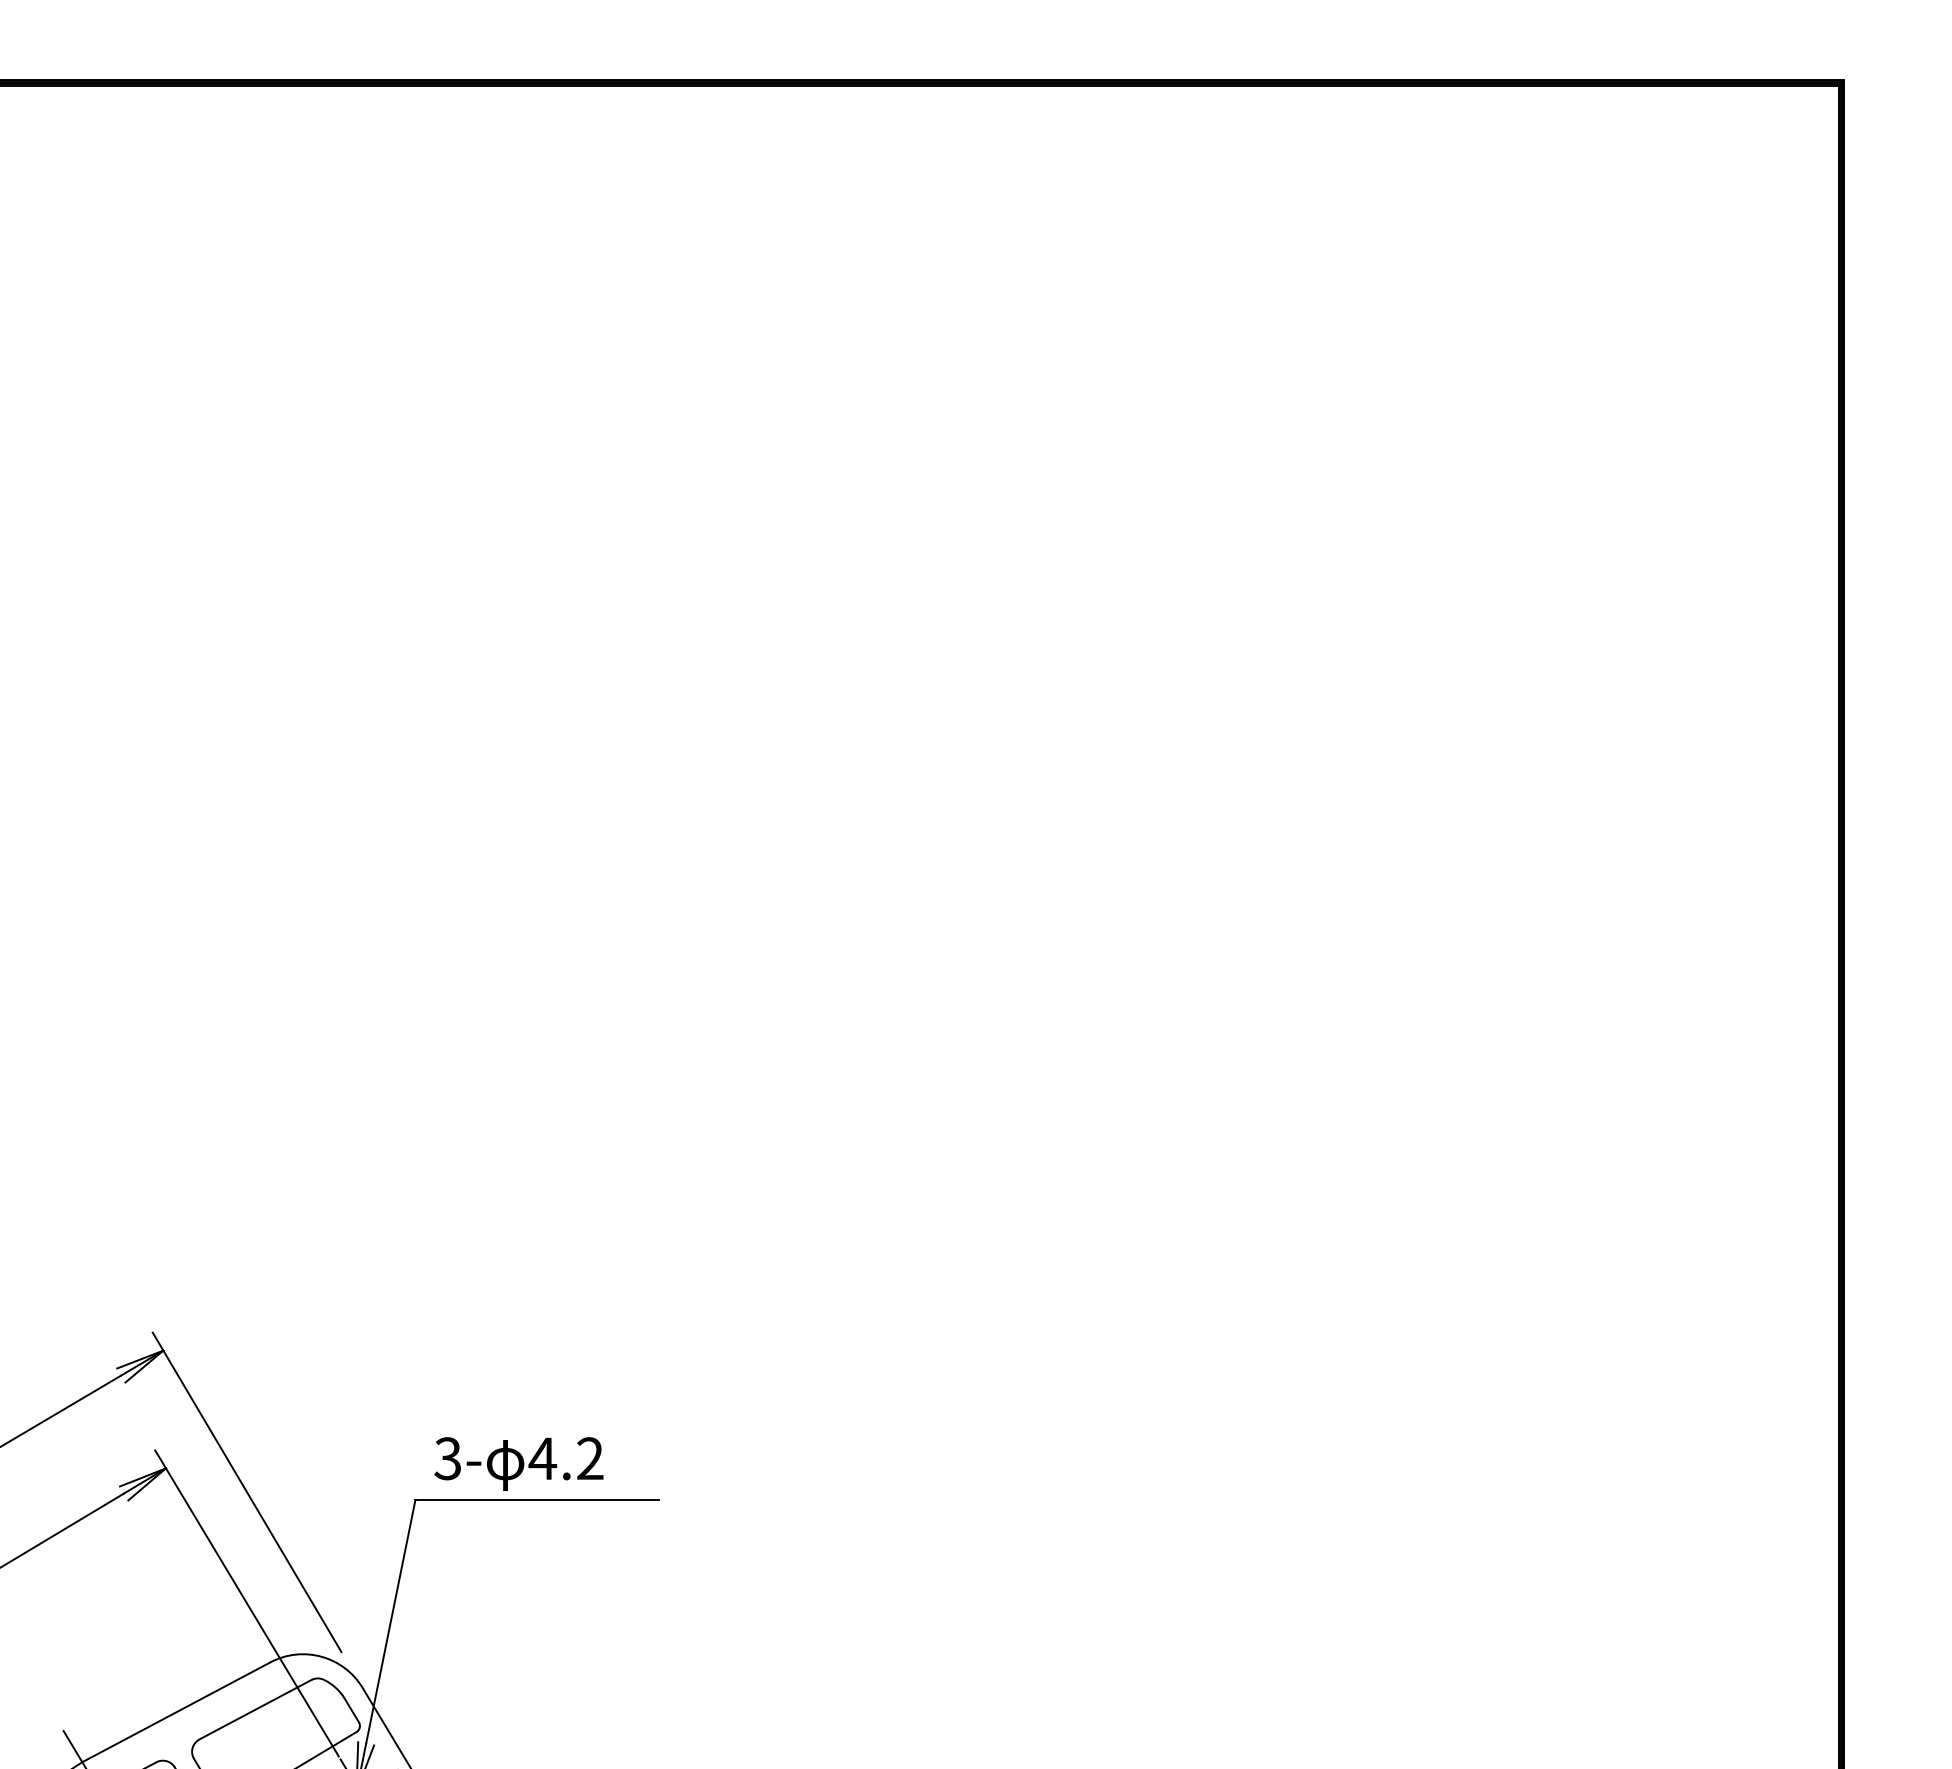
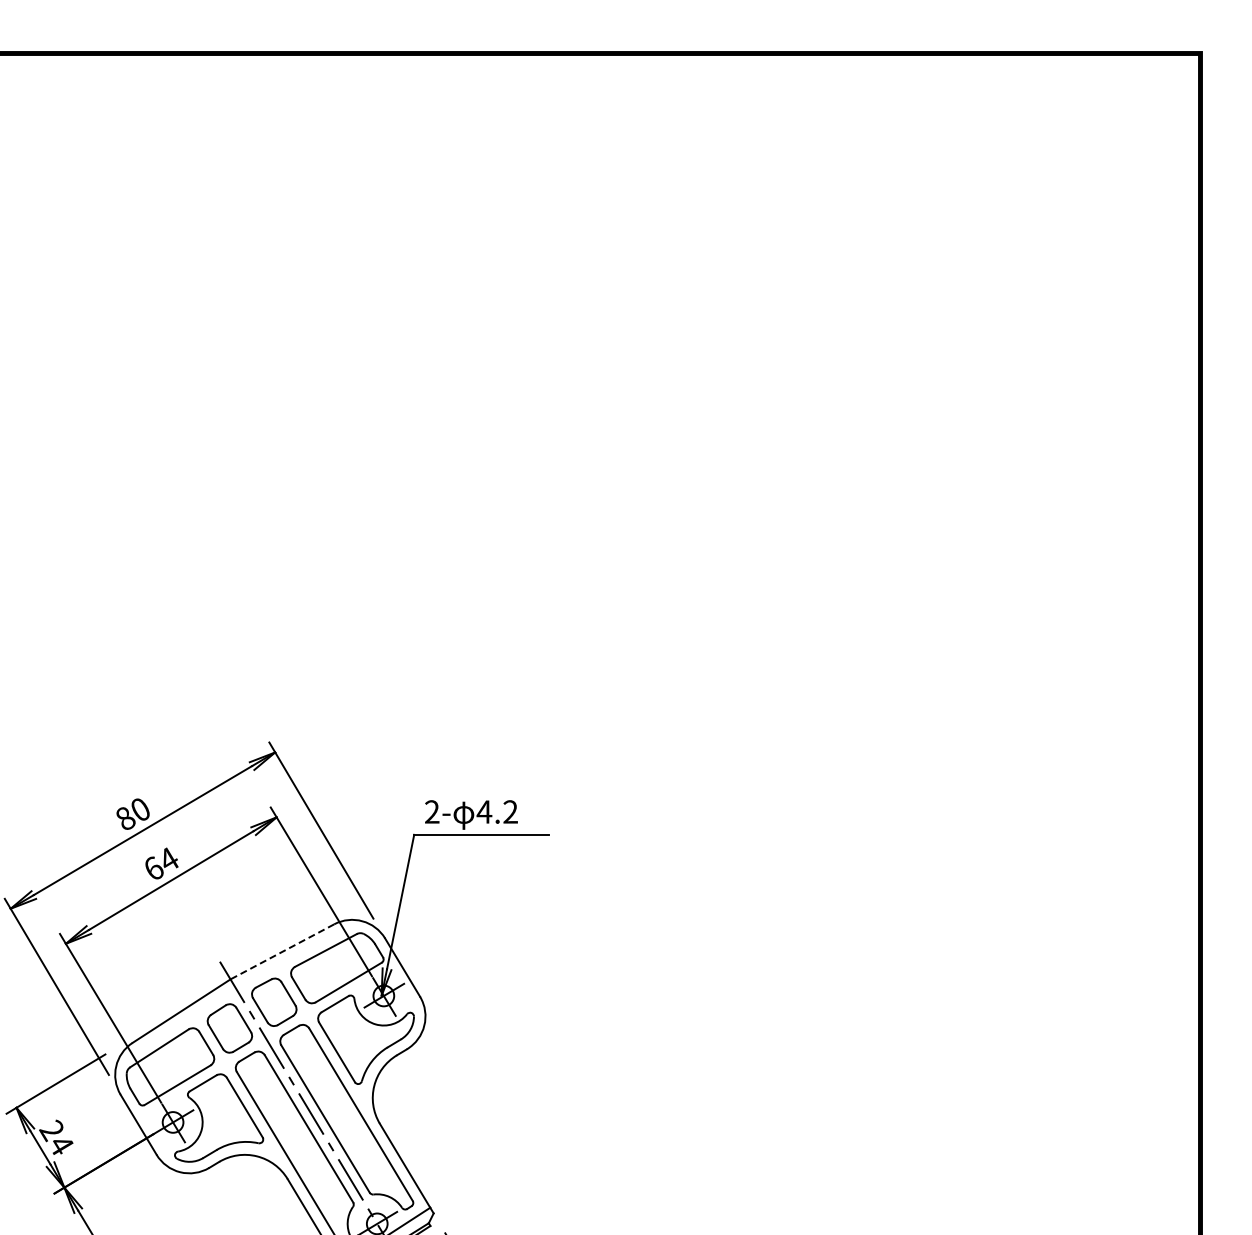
text: (446, 1457) -> (431, 811), 3- -> 2-
line: (176, 1711) -> (282, 951), solid -> dashed

